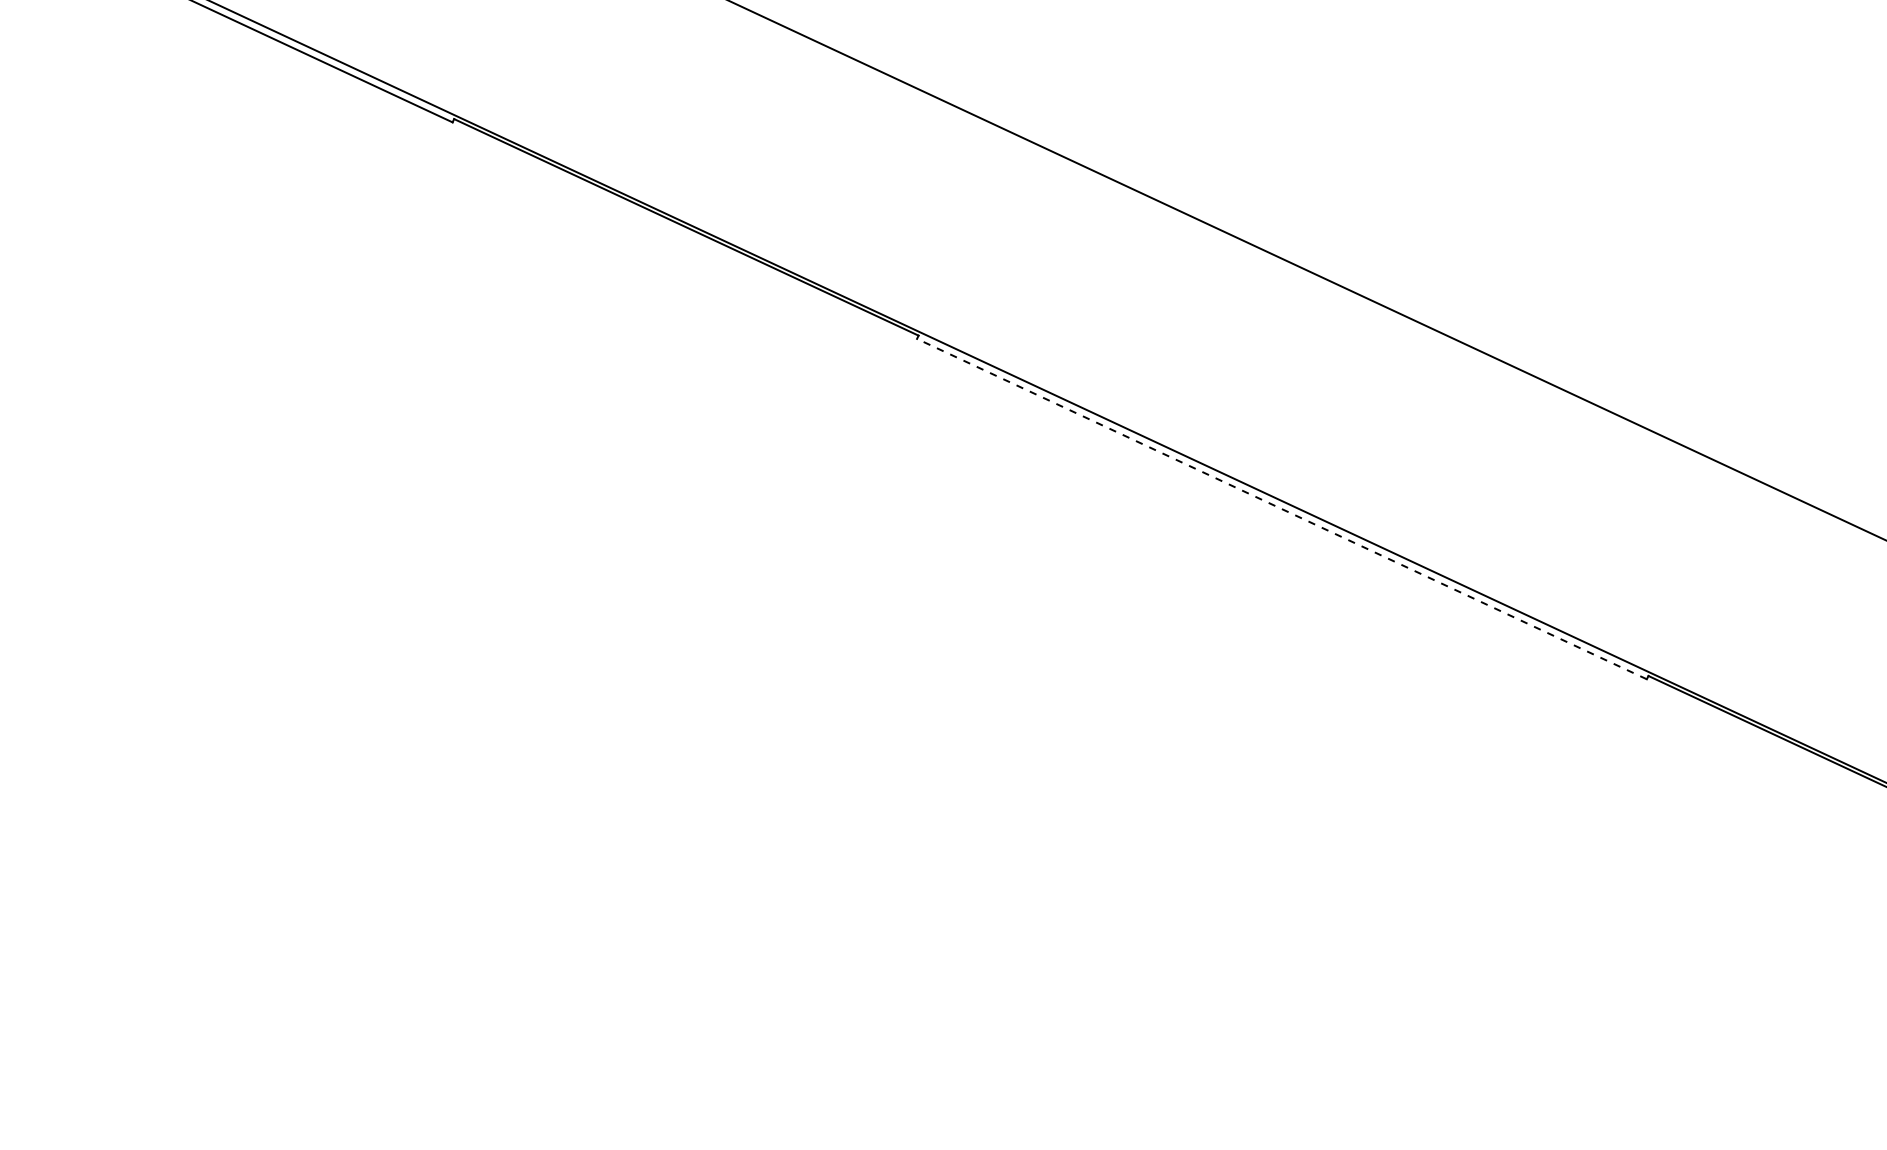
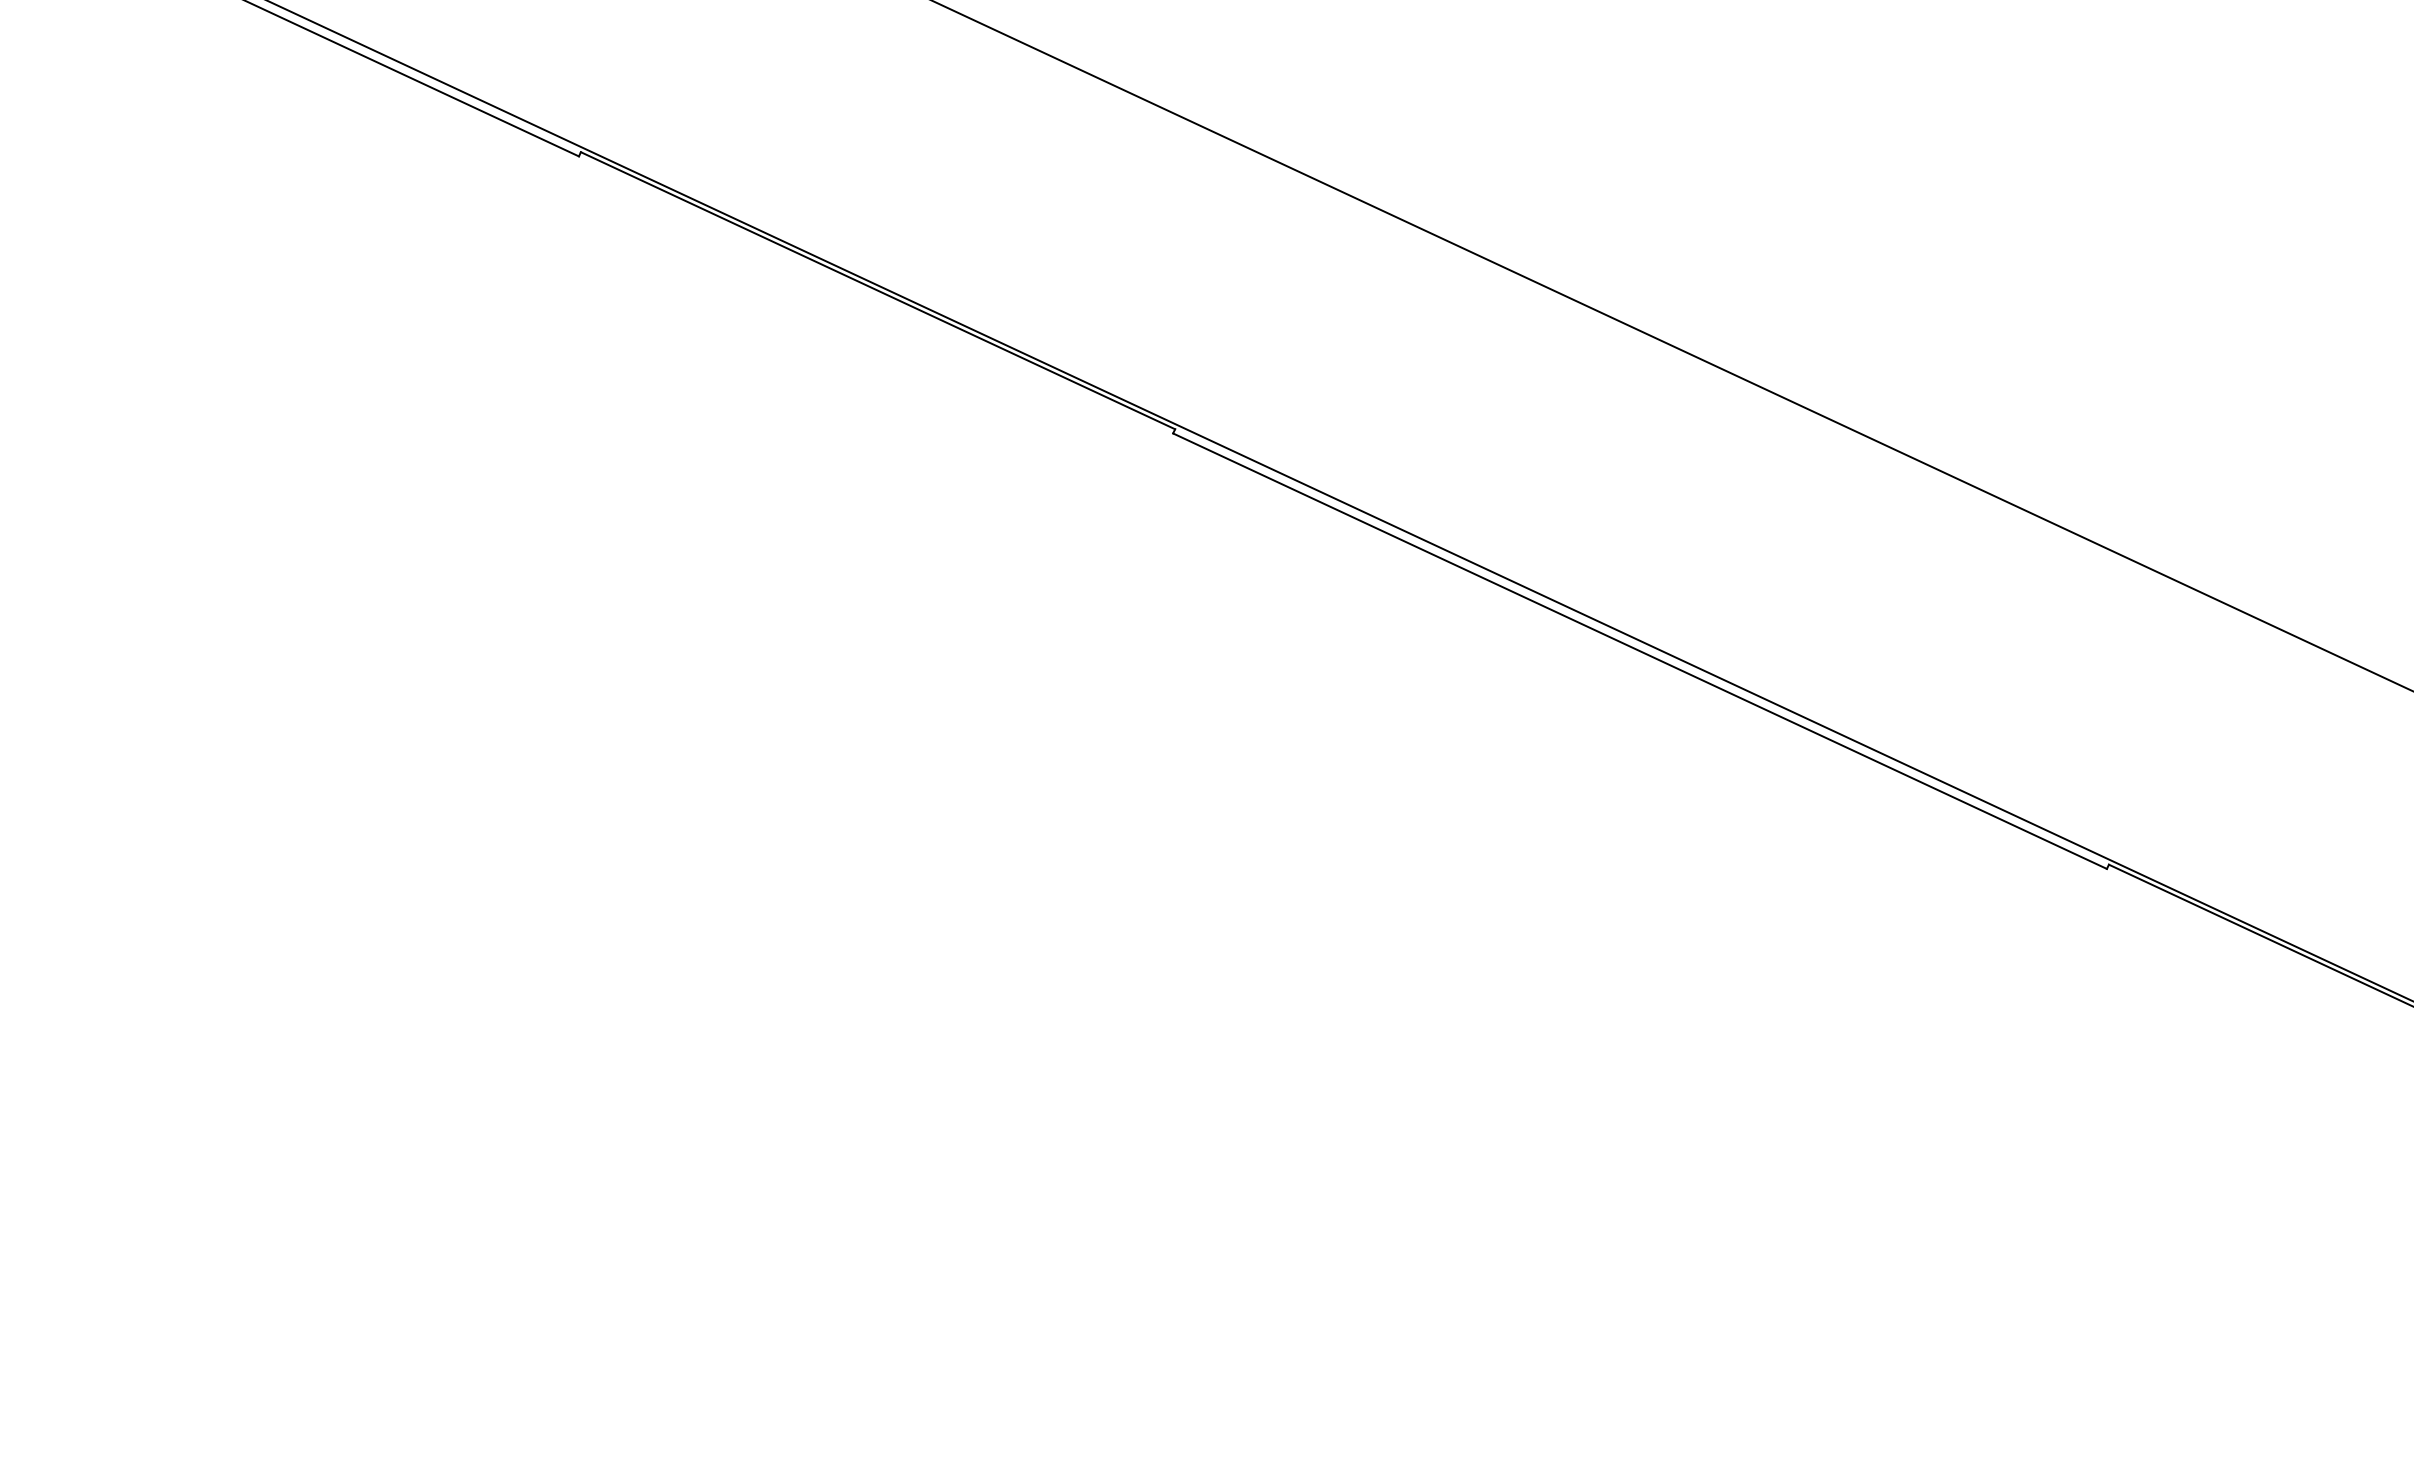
line: (1281, 508) -> (1639, 650), dashed -> solid

